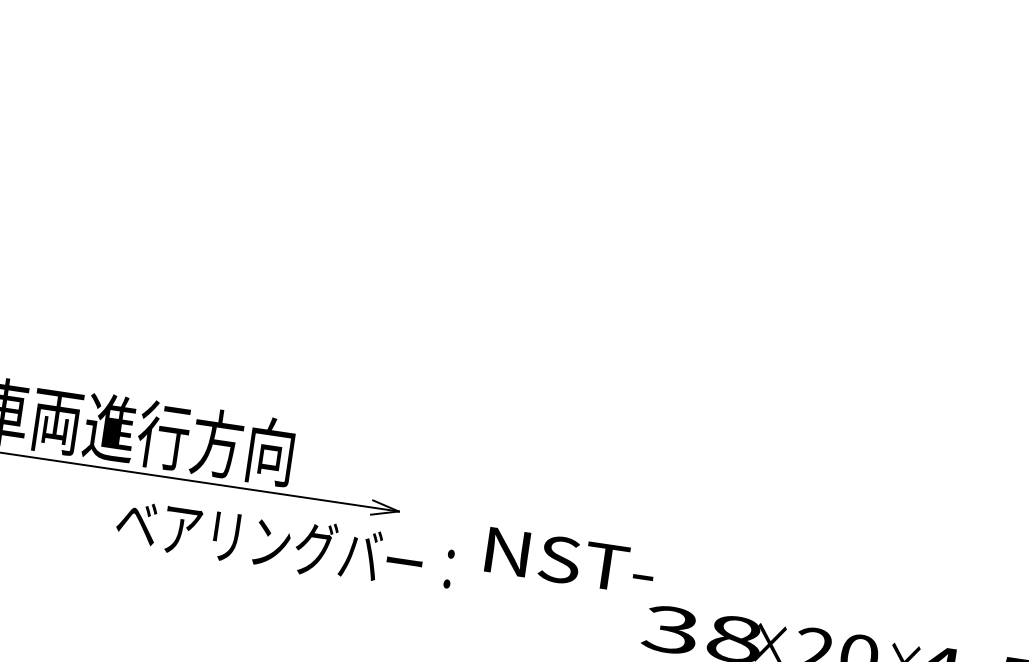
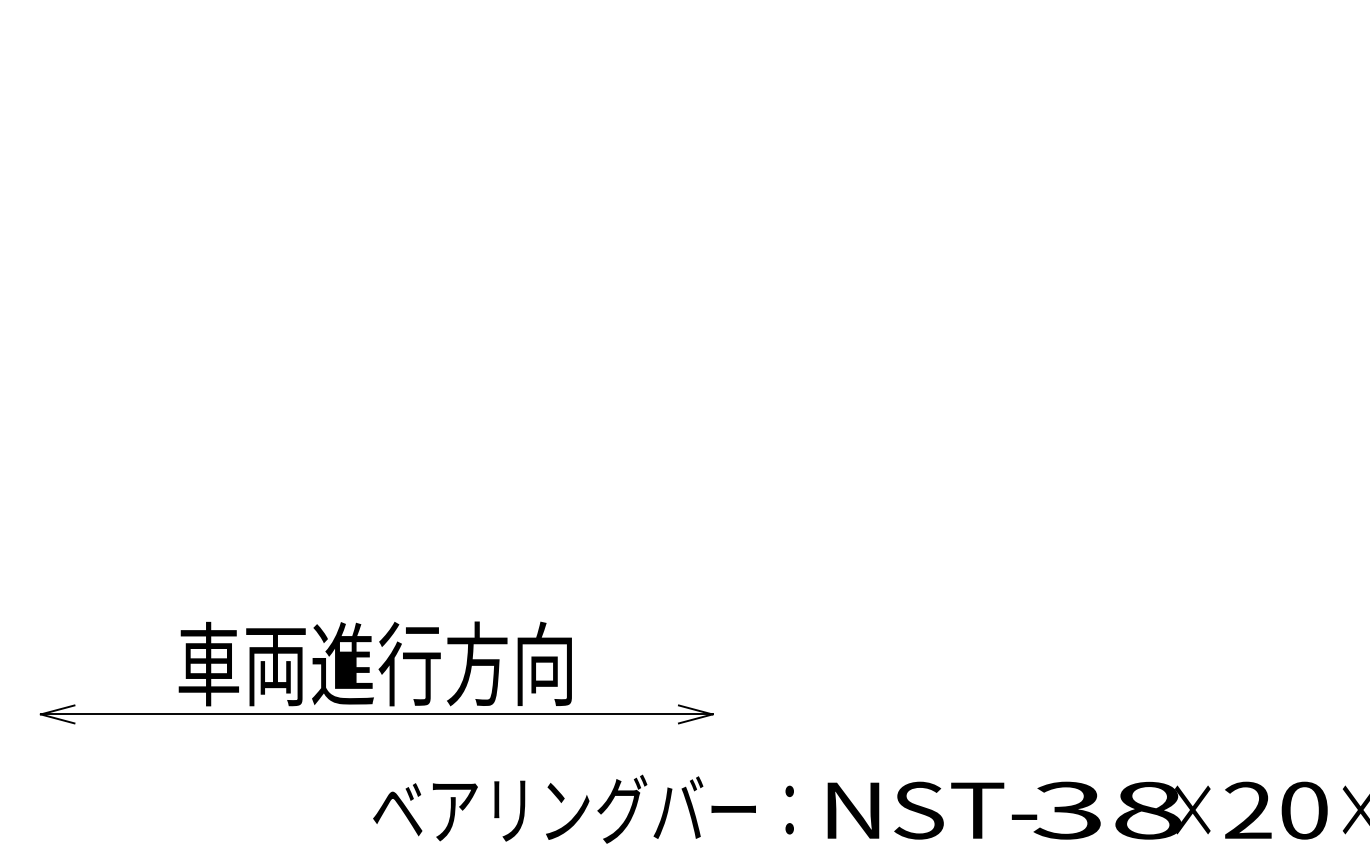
text: (284, 543) -> (583, 808), moved
text: (570, 561) -> (932, 810), moved

